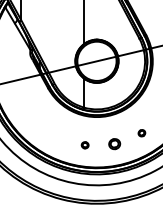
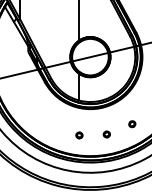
part: (114, 144) -> (106, 134), size x0.62

